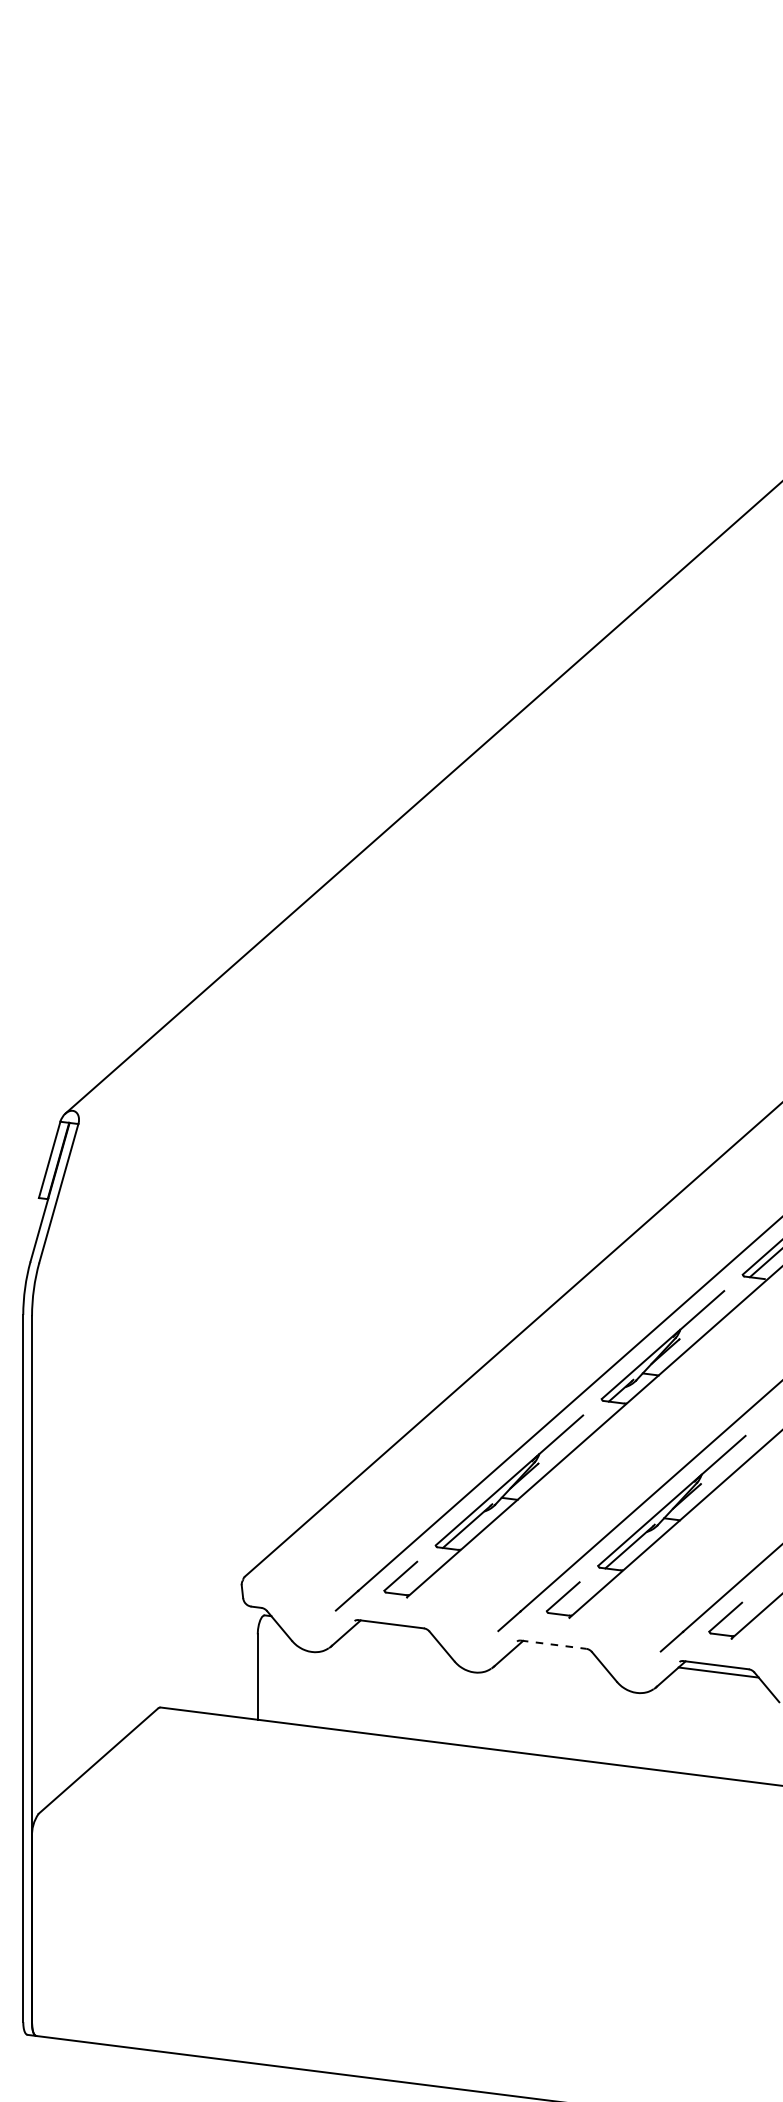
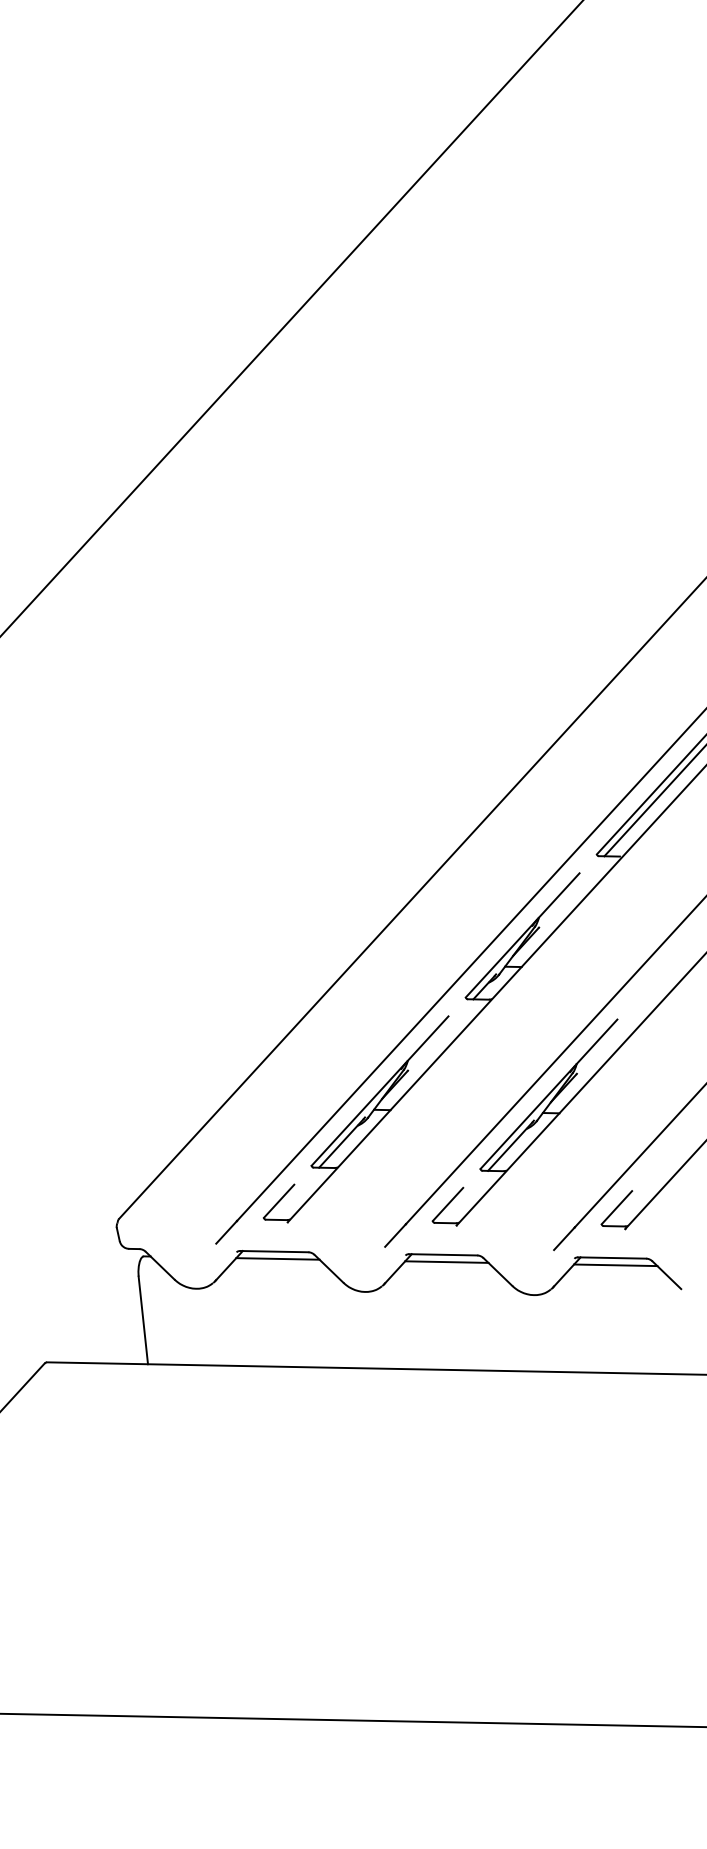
line: (393, 1631) -> (277, 1258), added
line: (553, 1644) -> (443, 1254), dashed -> solid
line: (556, 1652) -> (447, 1262), added

